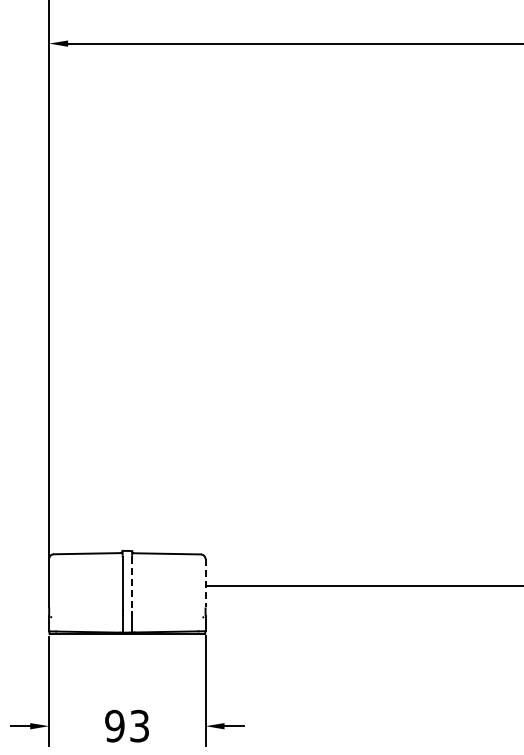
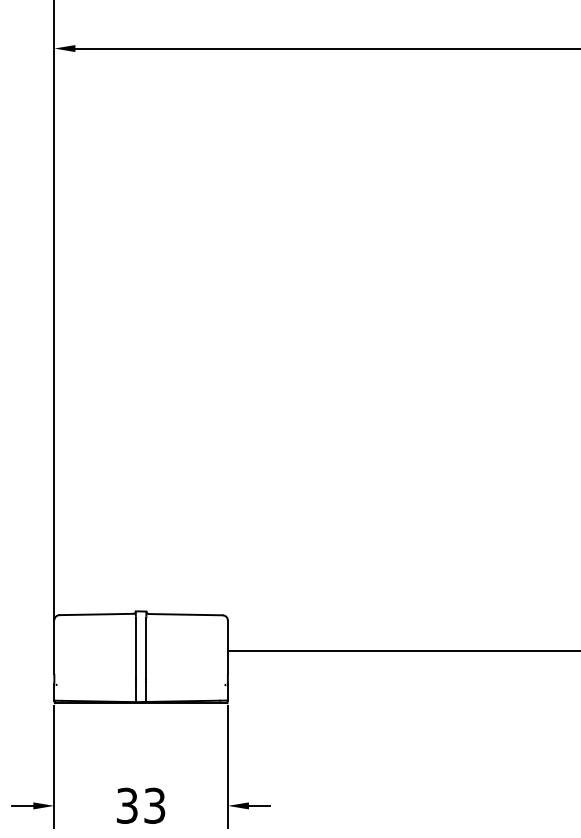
line: (205, 583) -> (227, 647), dashed -> solid
line: (132, 584) -> (146, 648), dashed -> solid
text: (114, 726) -> (126, 806), 93 -> 33

